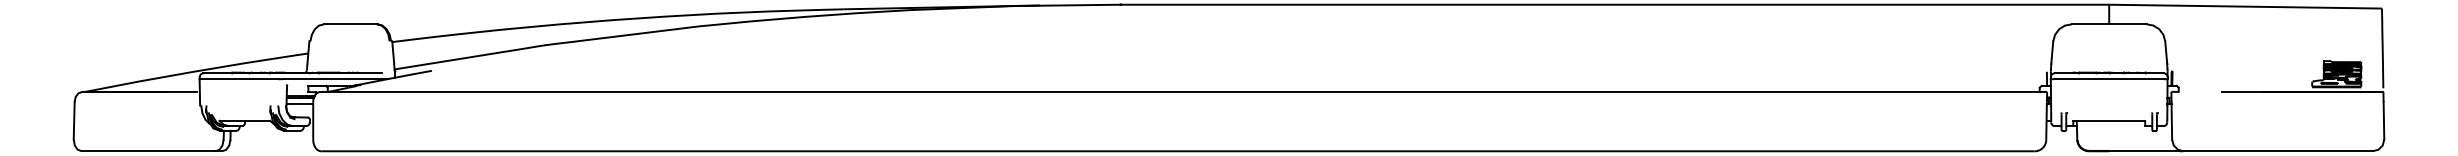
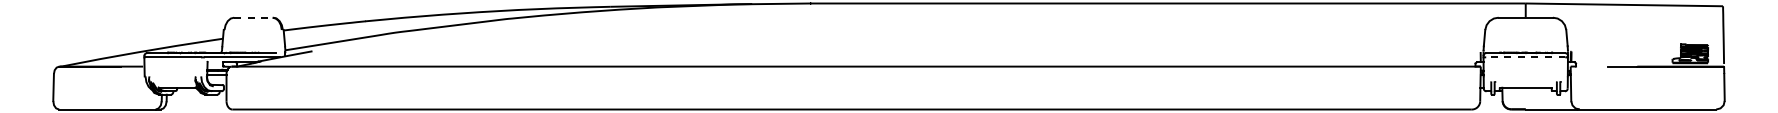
line: (350, 24) -> (253, 17), solid -> dashed
line: (2109, 79) -> (1525, 57), solid -> dashed

